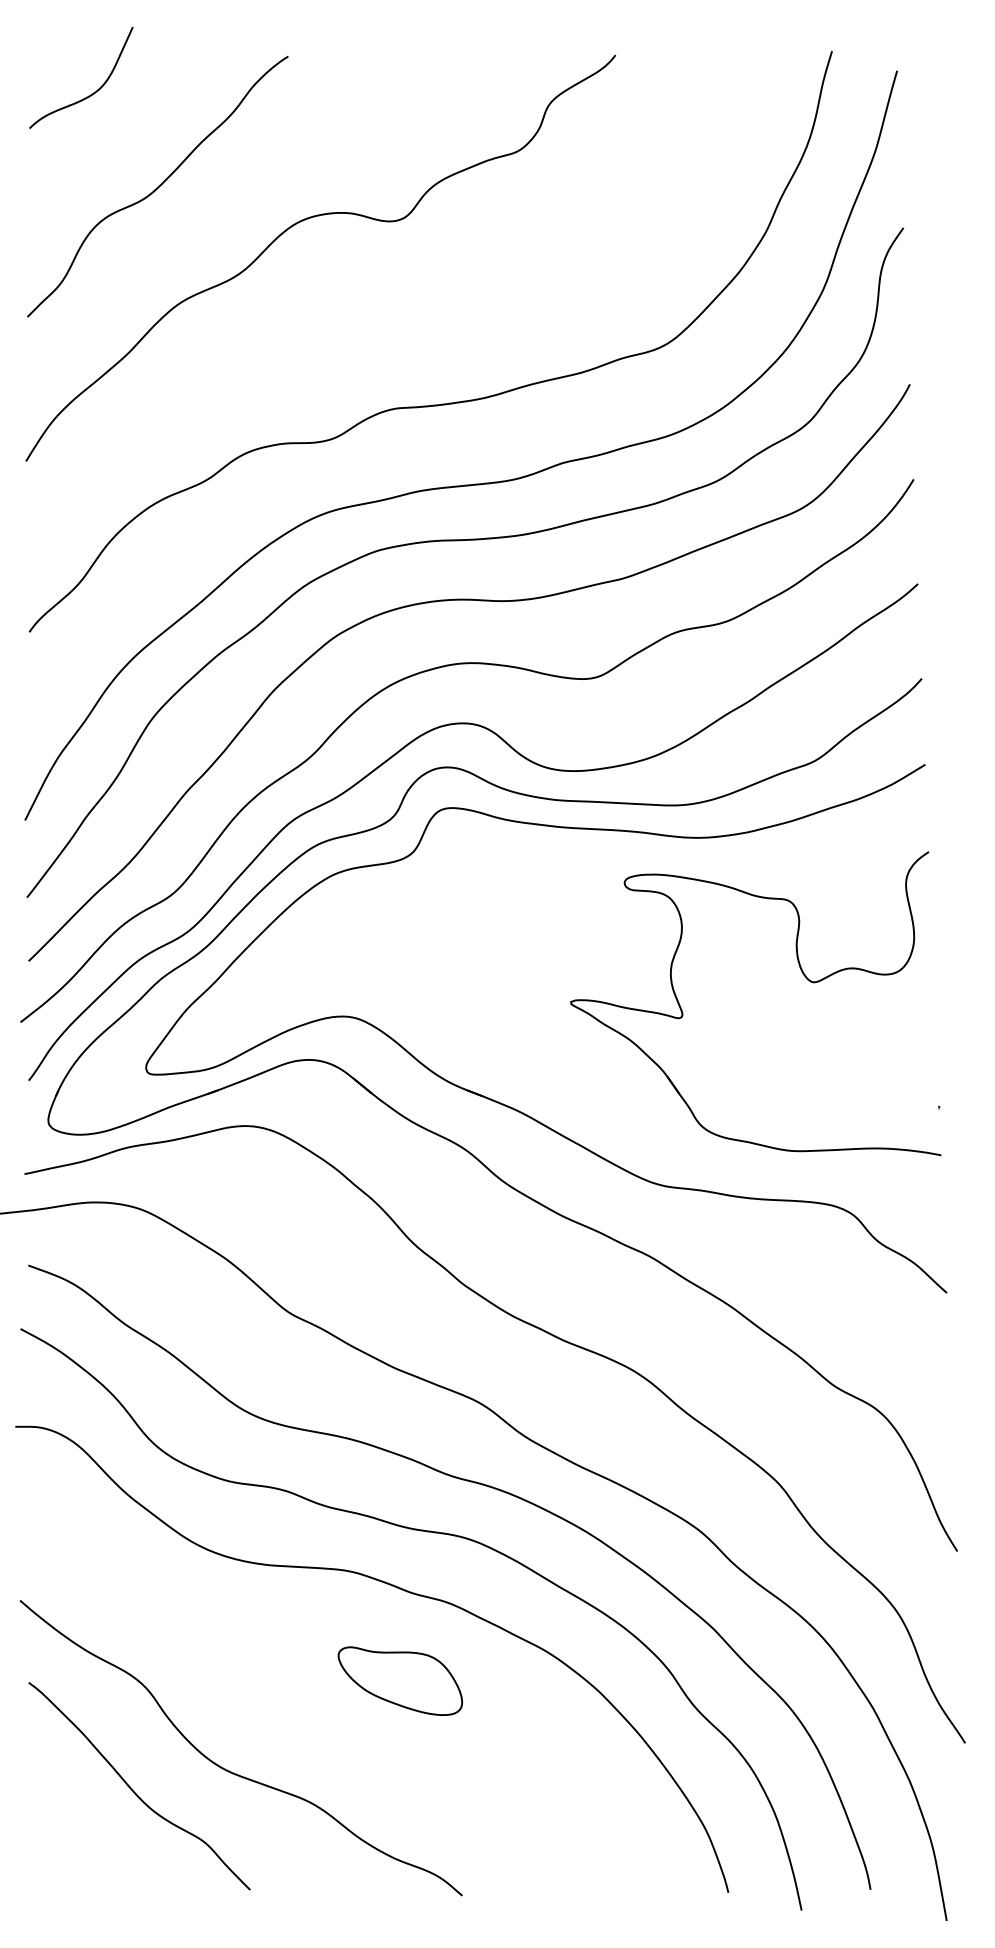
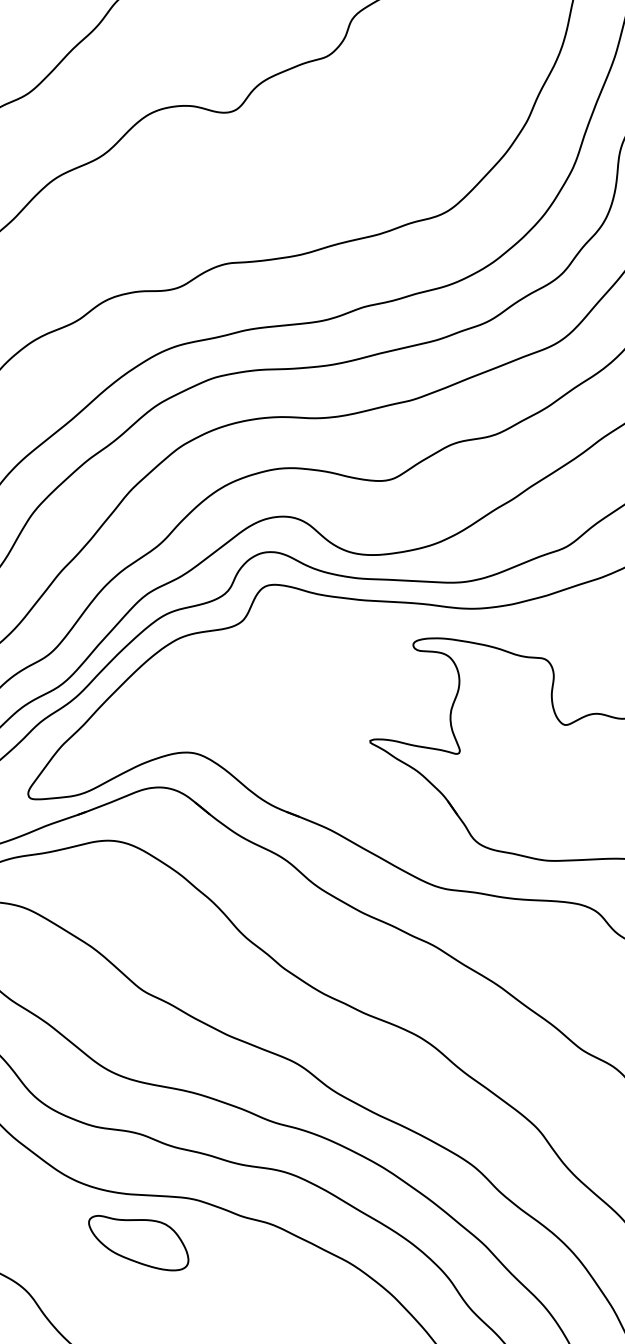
part: (400, 1680) -> (138, 1242), moved

